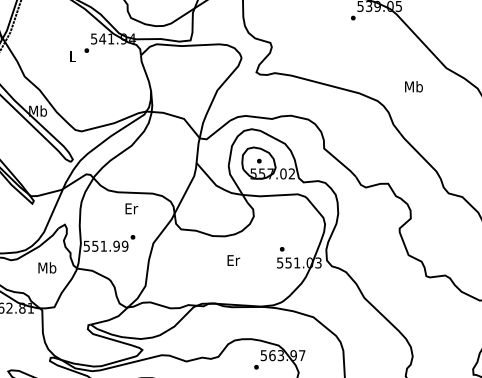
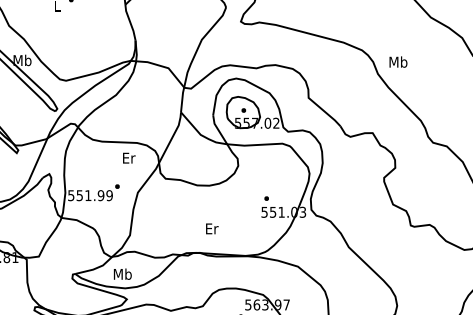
text: (413, 86) -> (397, 61), moved
text: (131, 208) -> (128, 157), moved
text: (233, 260) -> (211, 228), moved
text: (47, 267) -> (122, 273), moved

